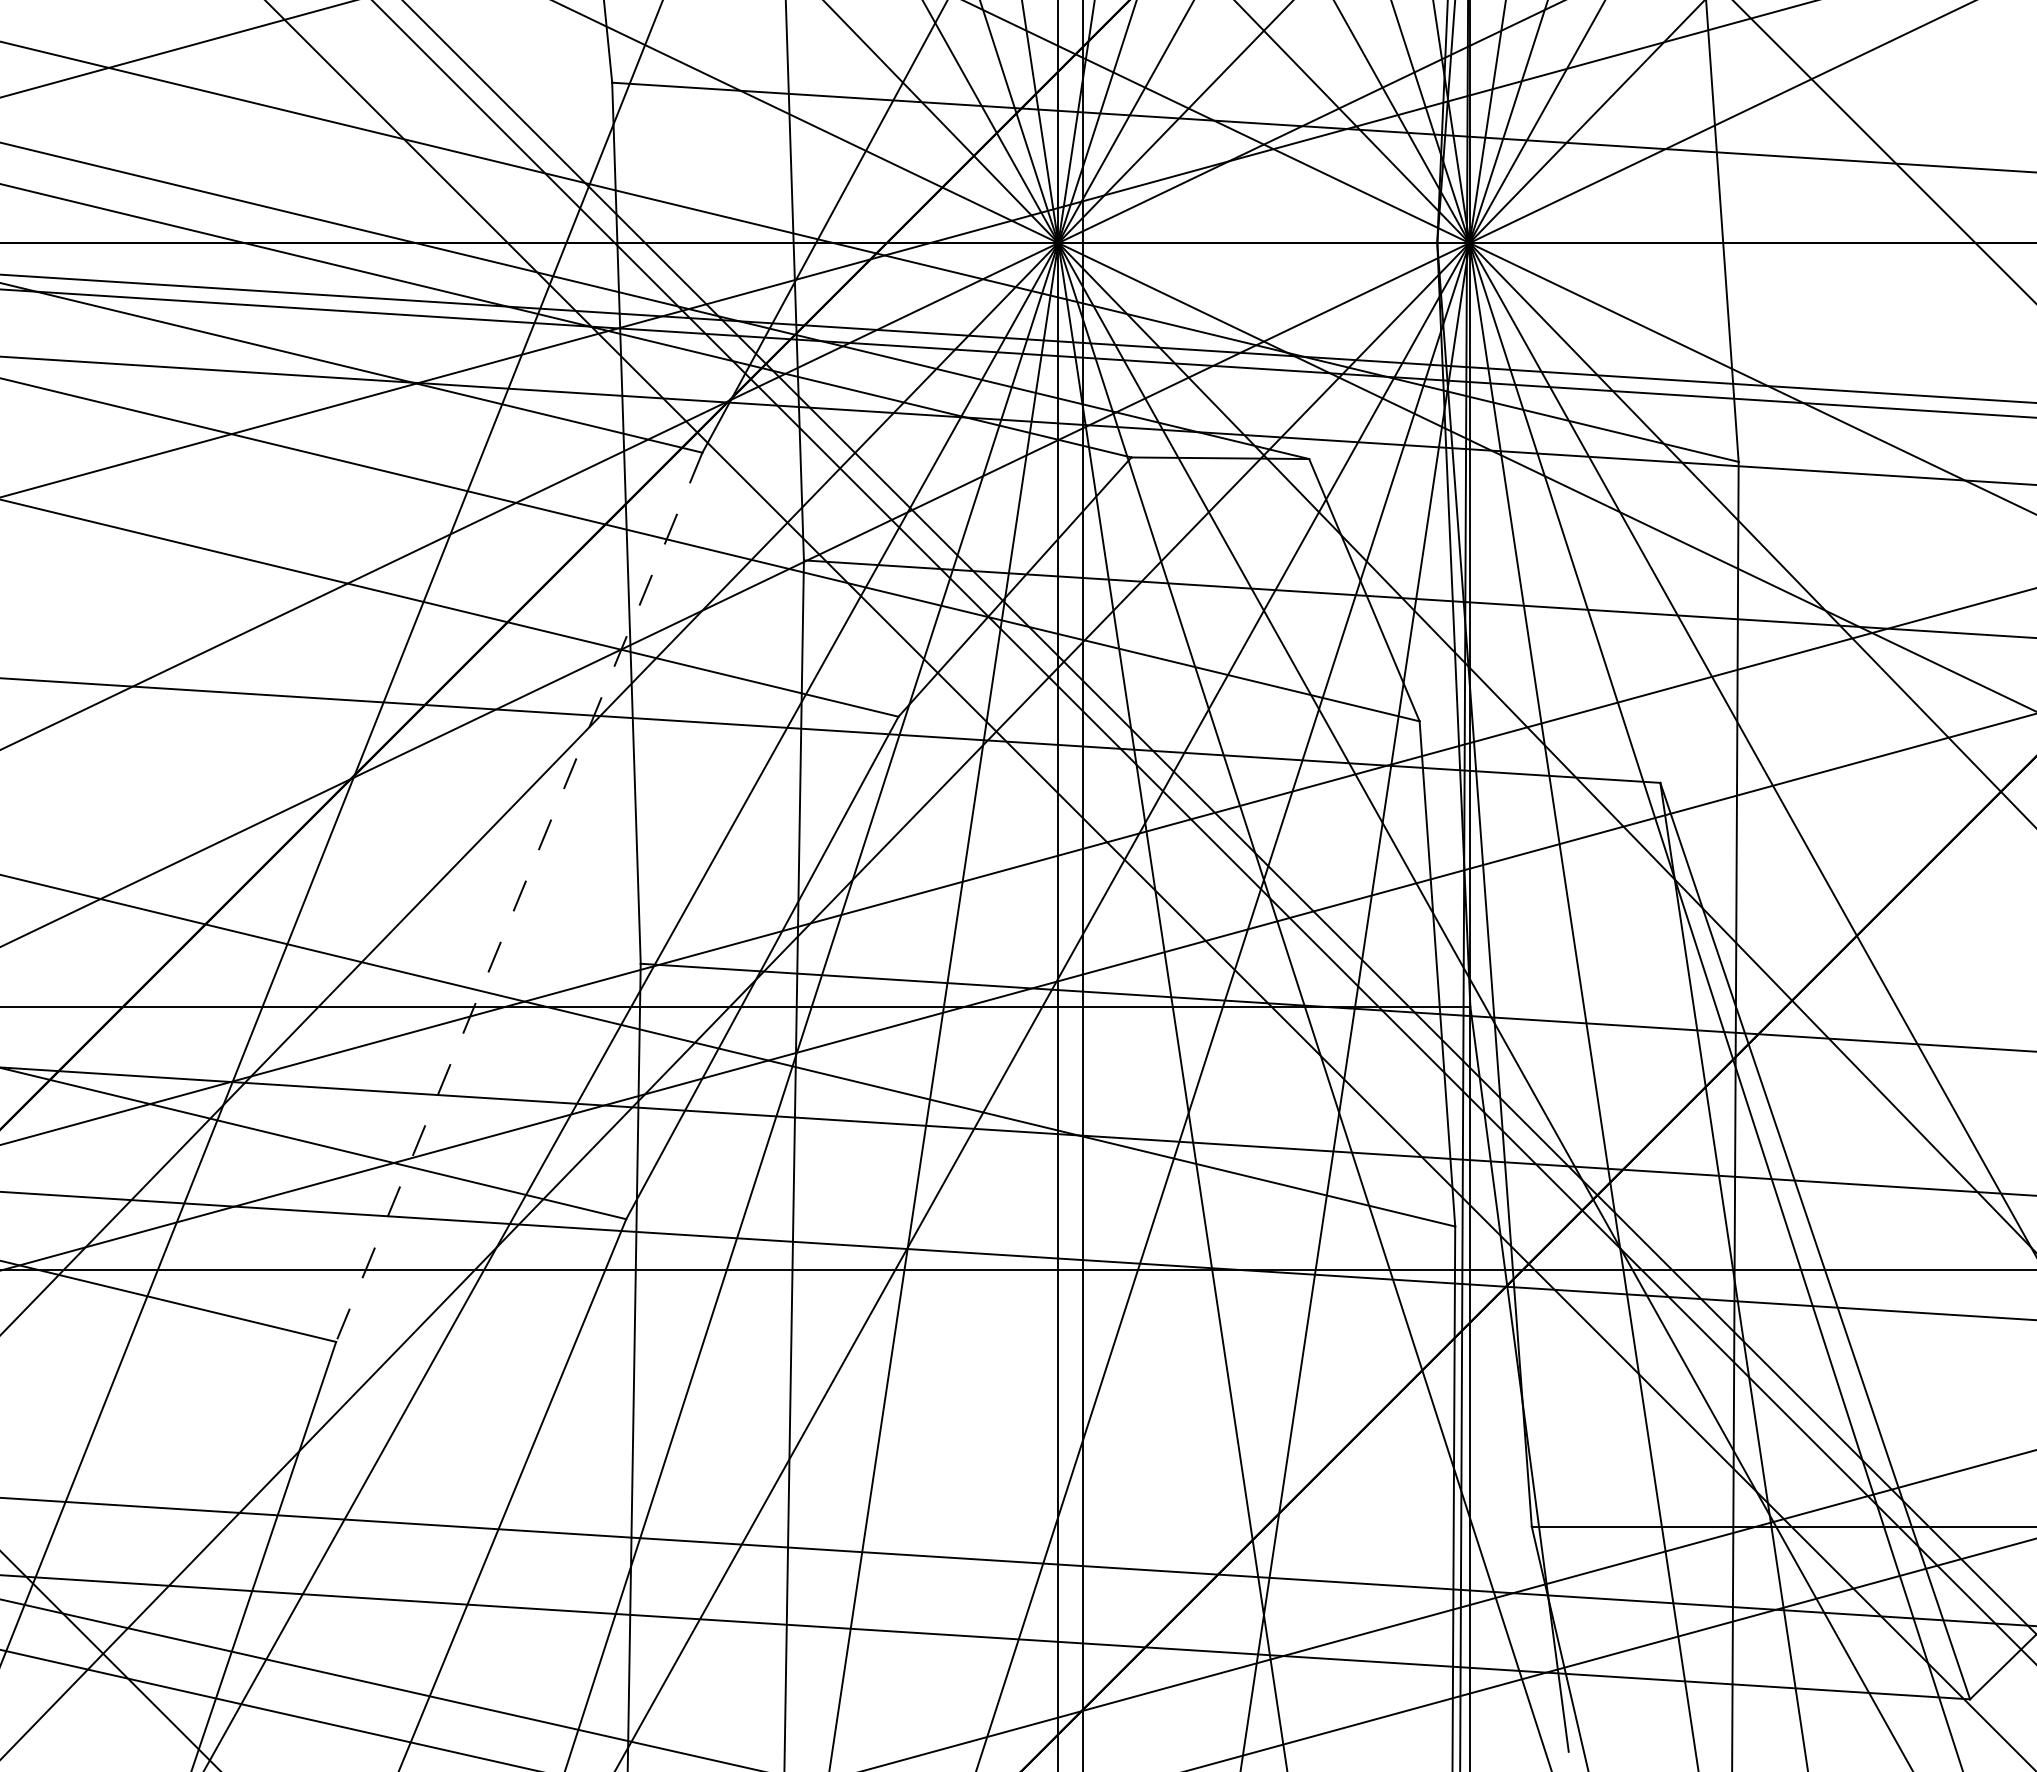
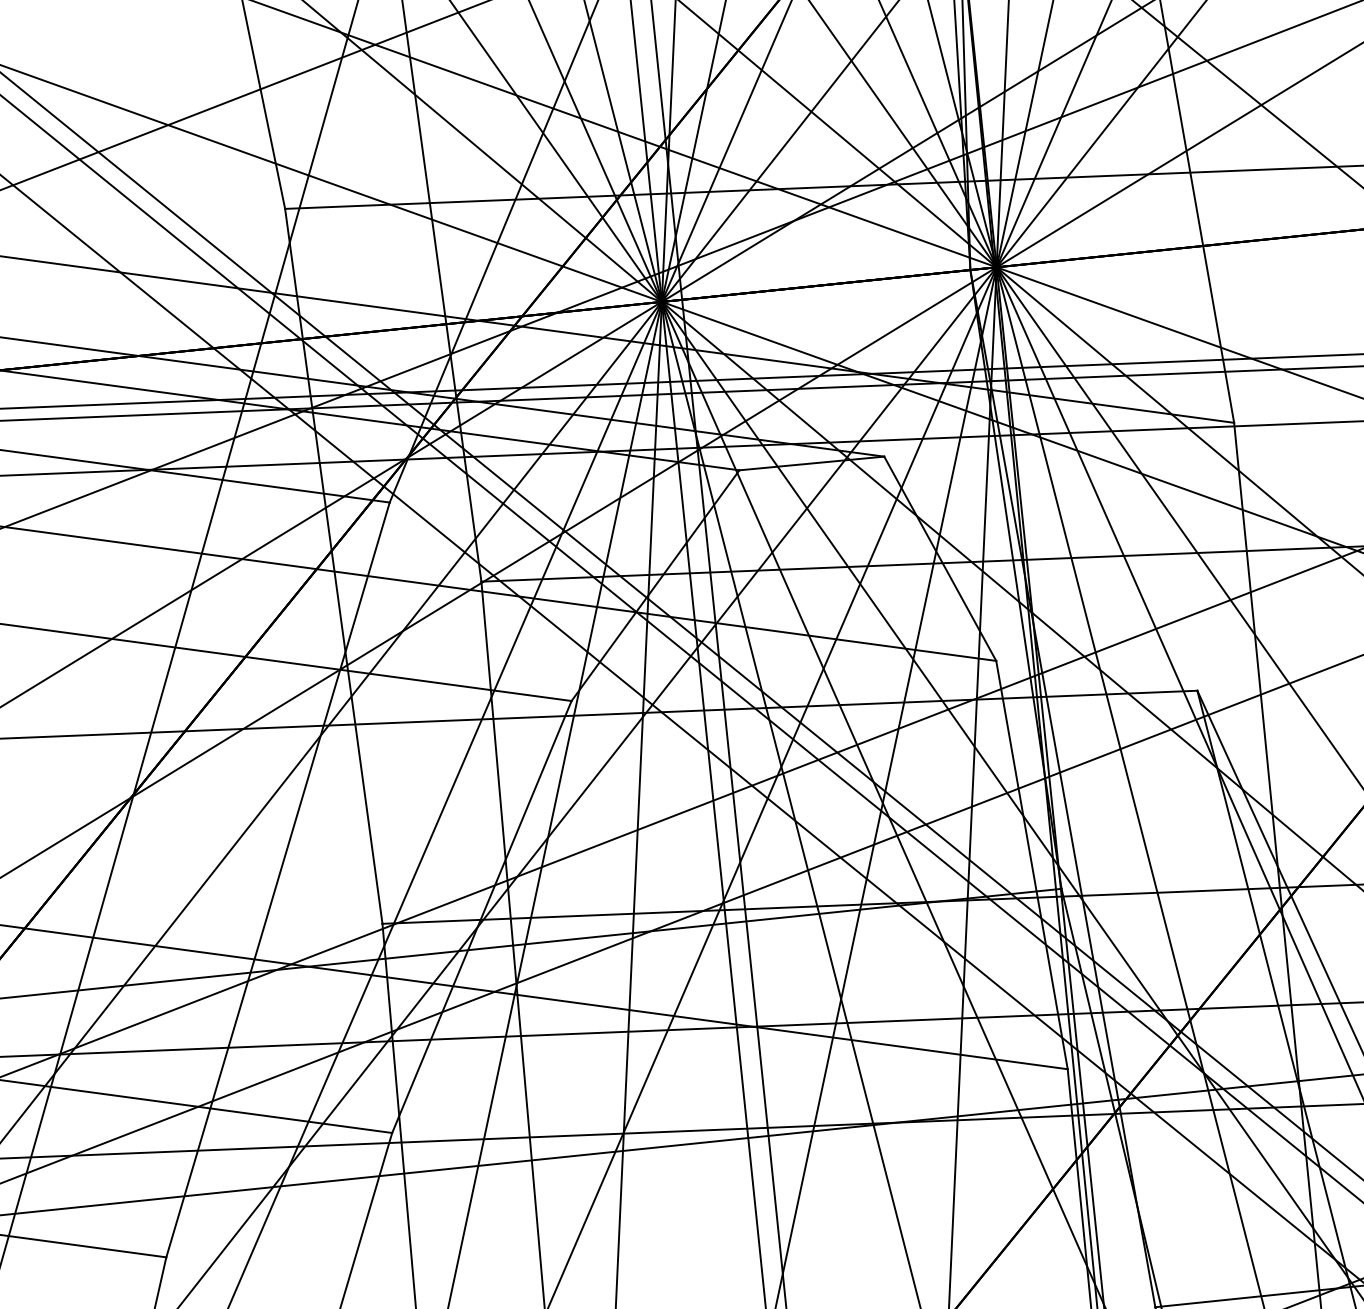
line: (519, 897) -> (278, 880), dashed -> solid

